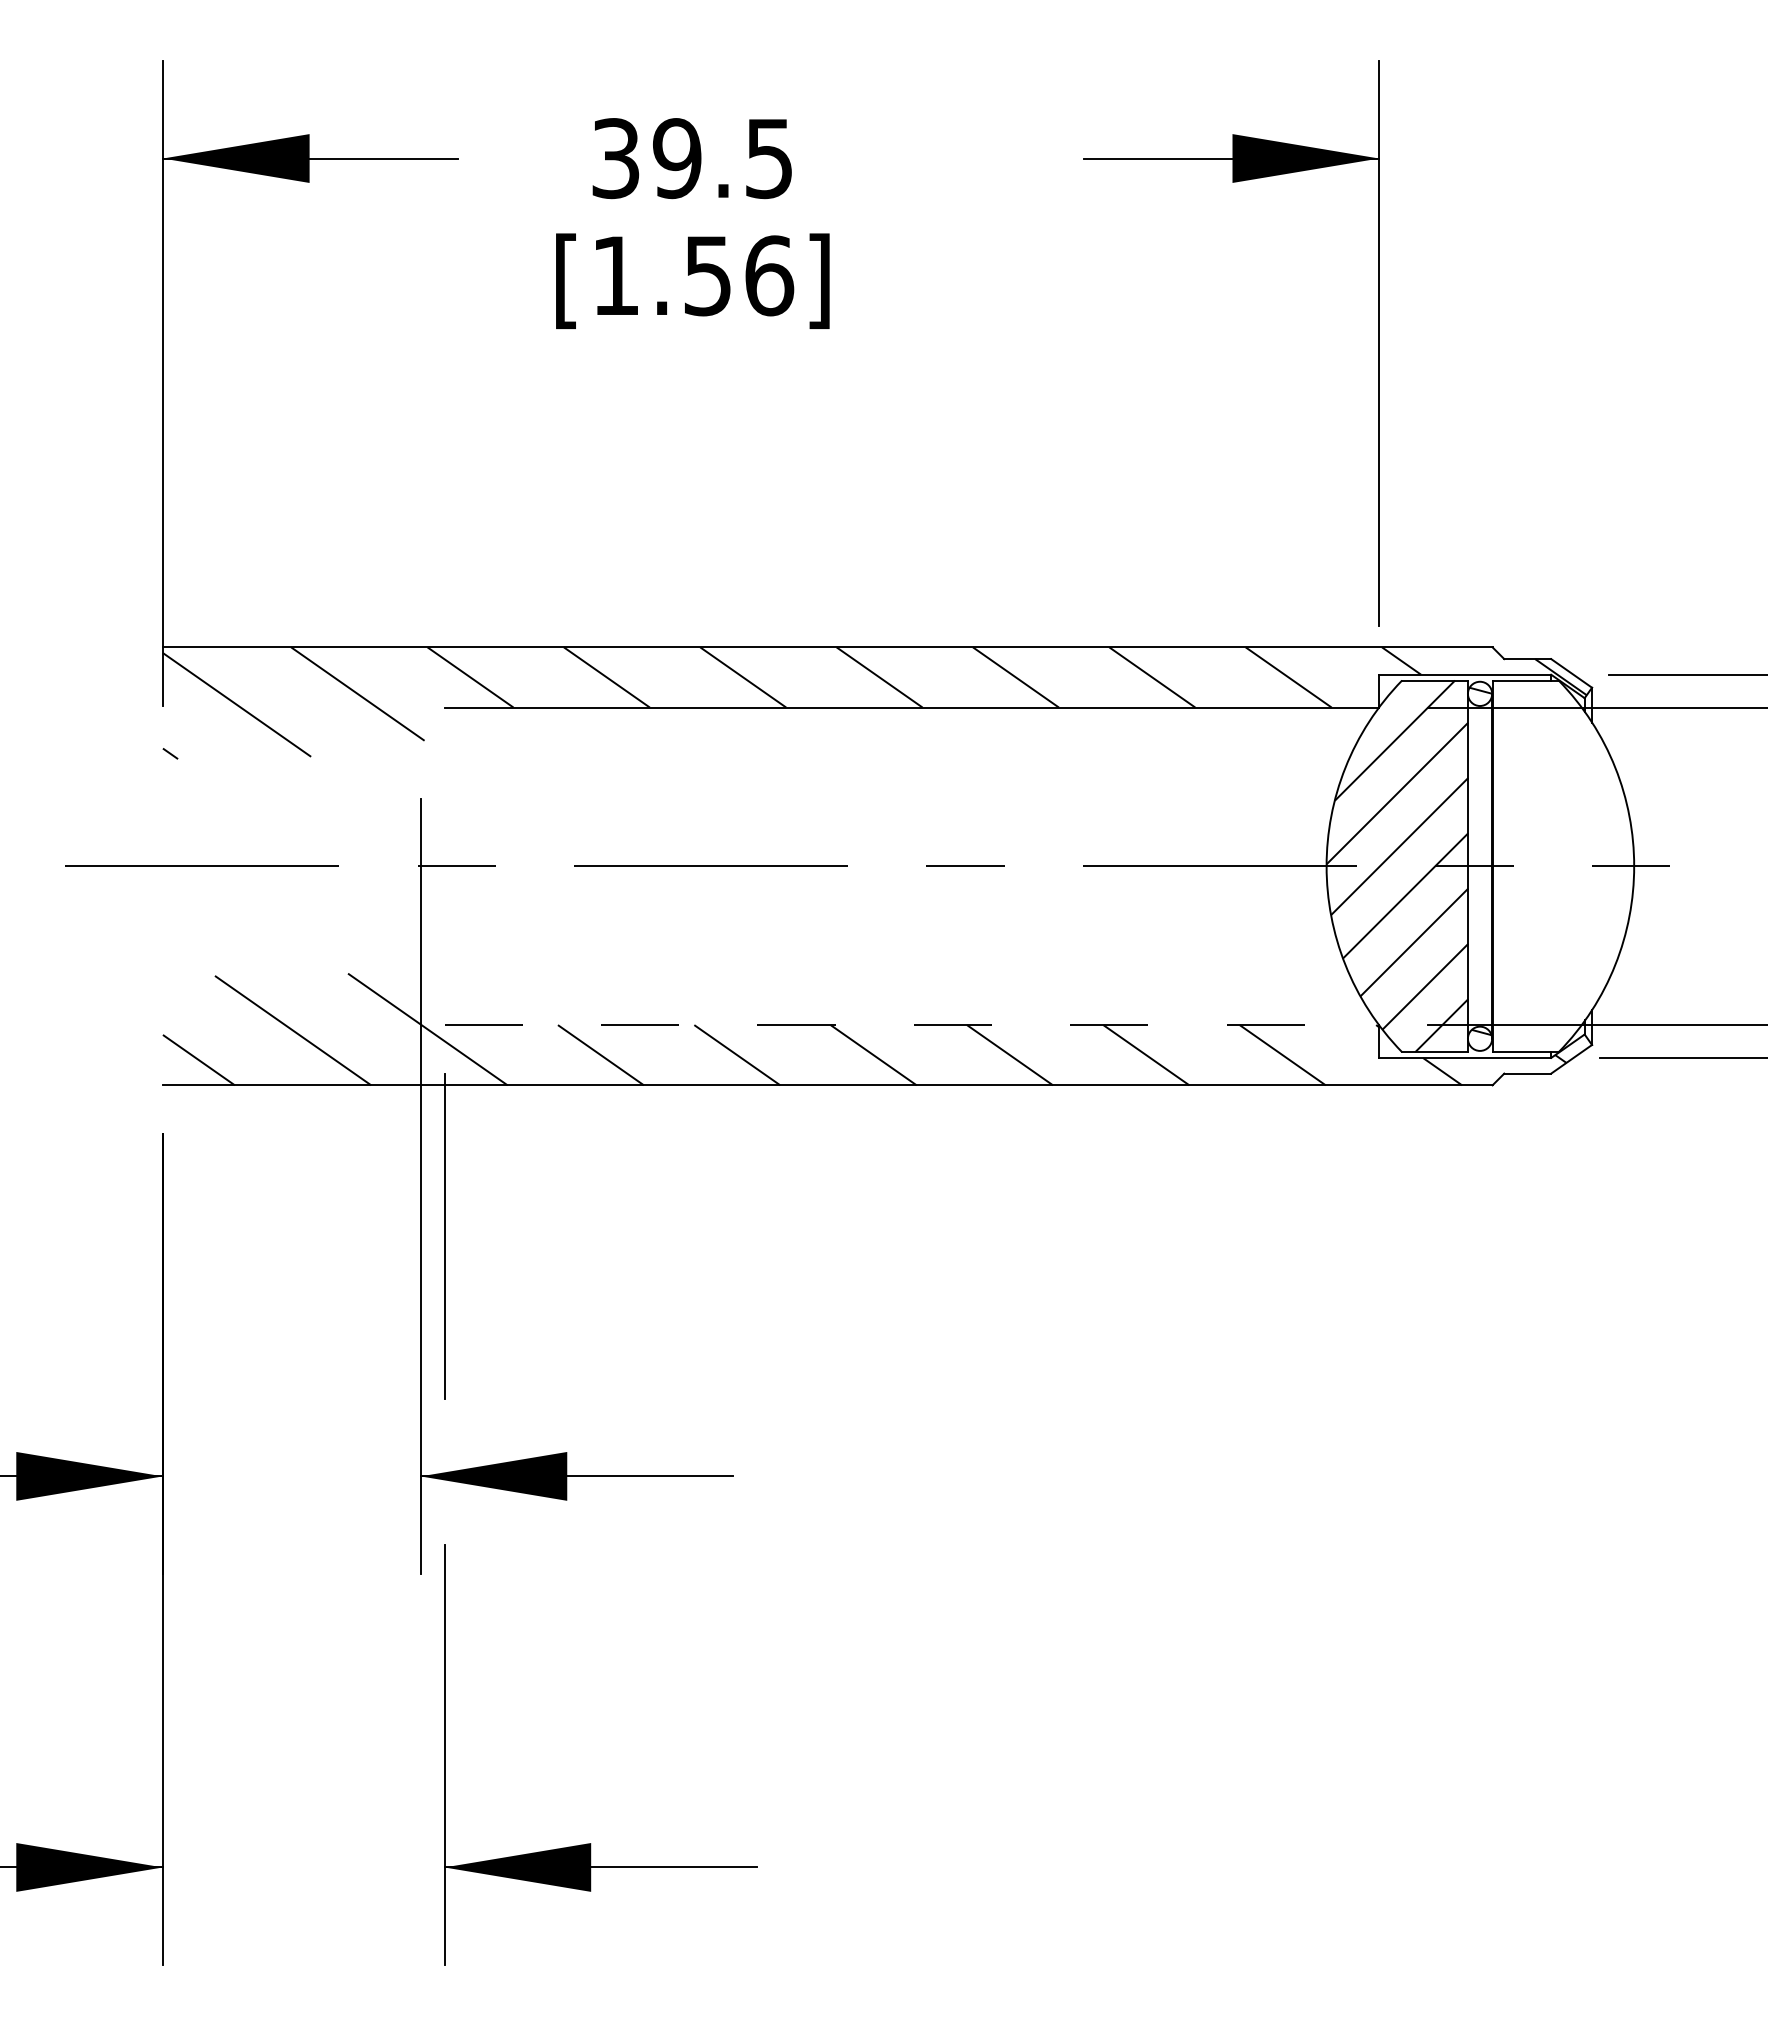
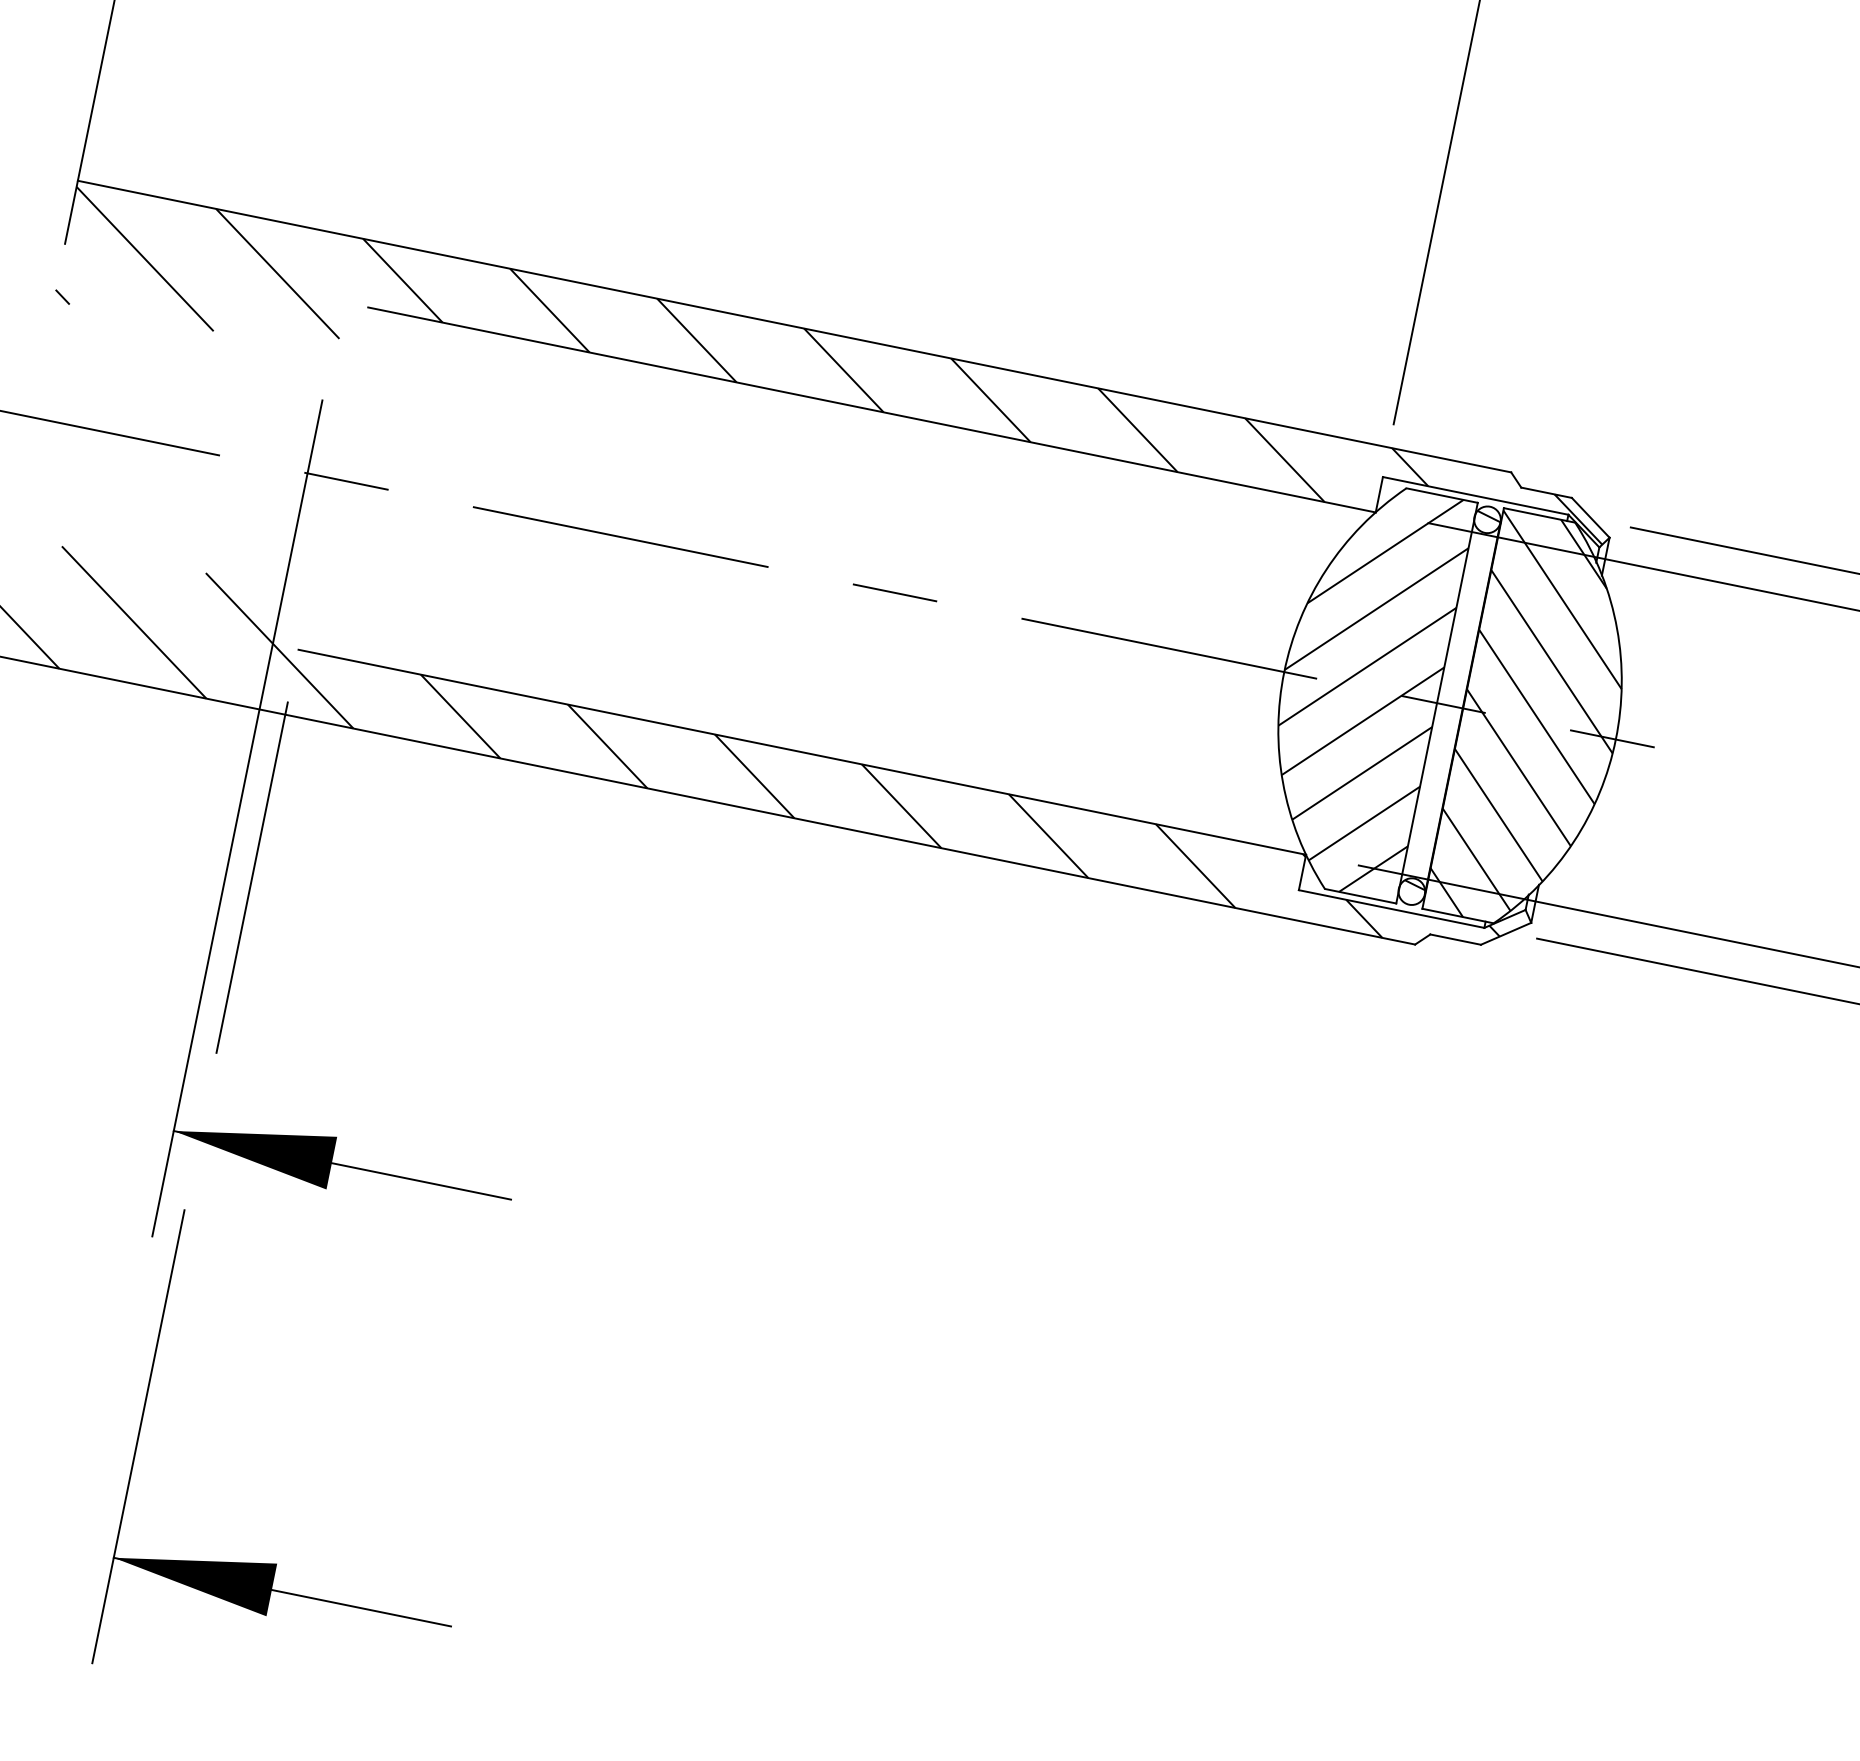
hatch: (1562, 866) -> (1538, 723), added
line: (912, 1025) -> (802, 752), dashed -> solid

